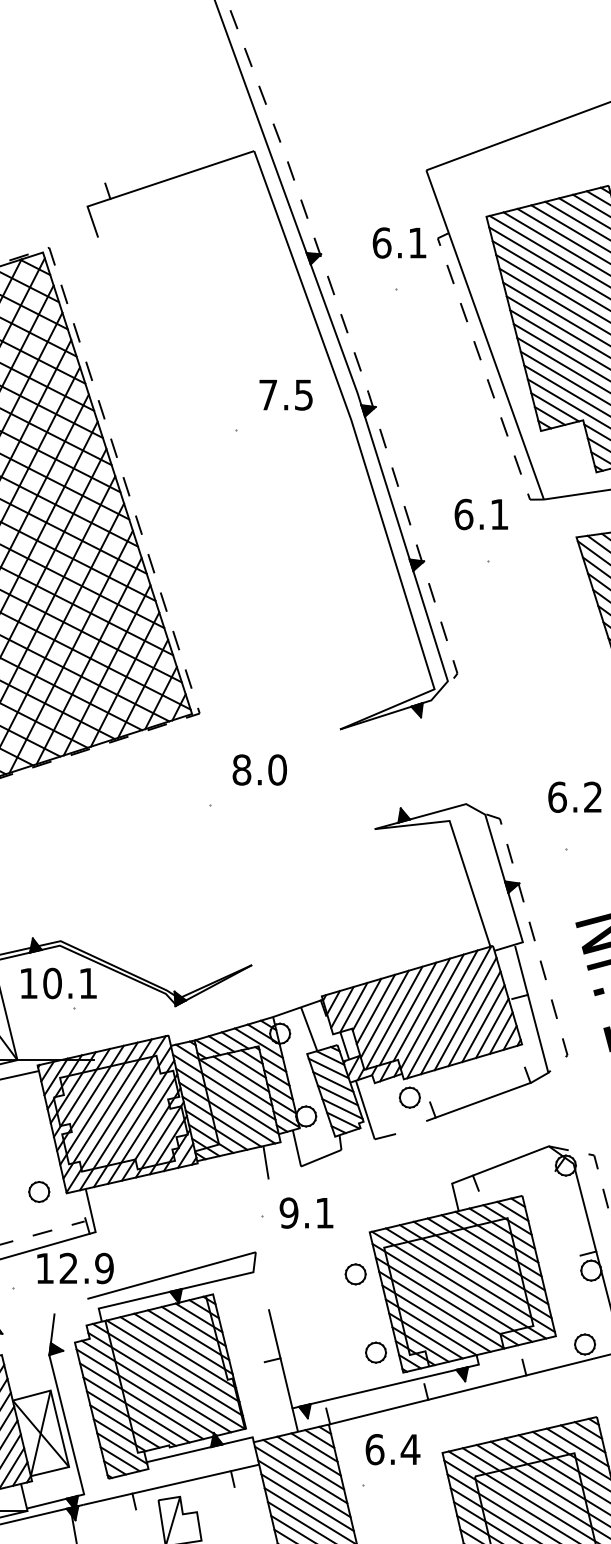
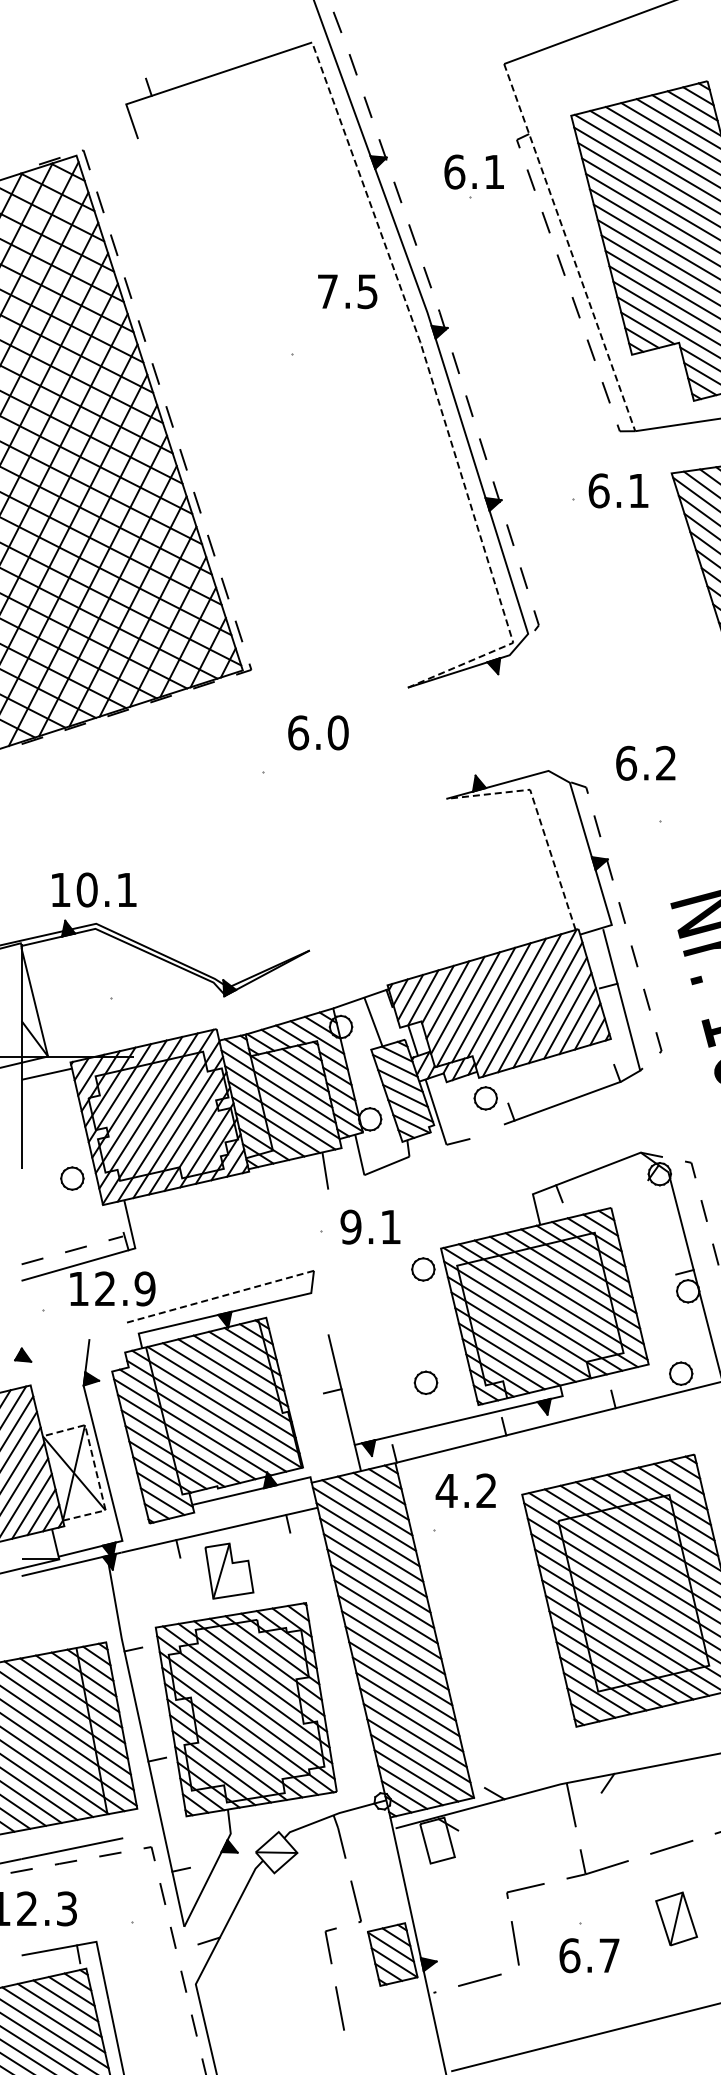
text: (398, 242) -> (473, 171), moved
line: (484, 333) -> (569, 246), solid -> dashed
text: (285, 394) -> (347, 291), moved
line: (365, 466) -> (436, 394), solid -> dashed
text: (481, 514) -> (618, 490), moved
text: (241, 769) -> (298, 732), 8.0 -> 6.0
text: (574, 796) -> (645, 762), moved
line: (458, 847) -> (539, 819), solid -> dashed
text: (59, 983) -> (94, 889), moved
part: (39, 1191) -> (72, 1178), moved
part: (355, 1274) -> (423, 1269), moved
line: (172, 1275) -> (220, 1296), solid -> dashed
part: (375, 1352) -> (425, 1382), moved
line: (59, 1428) -> (95, 1467), solid -> dashed
text: (392, 1449) -> (466, 1490), 6.4 -> 4.2

